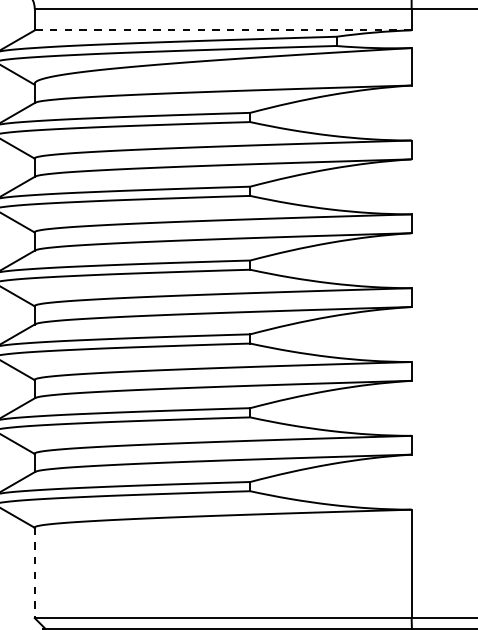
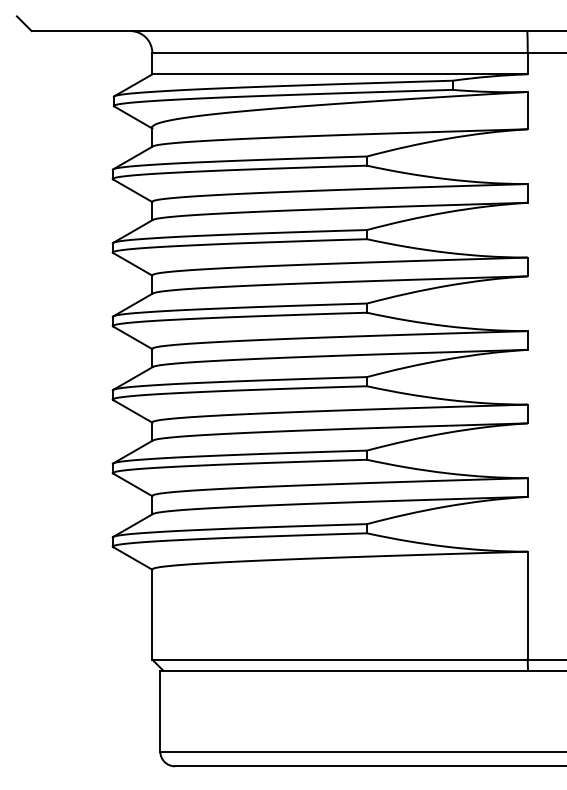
line: (223, 30) -> (340, 74), dashed -> solid
line: (34, 573) -> (152, 615), dashed -> solid

